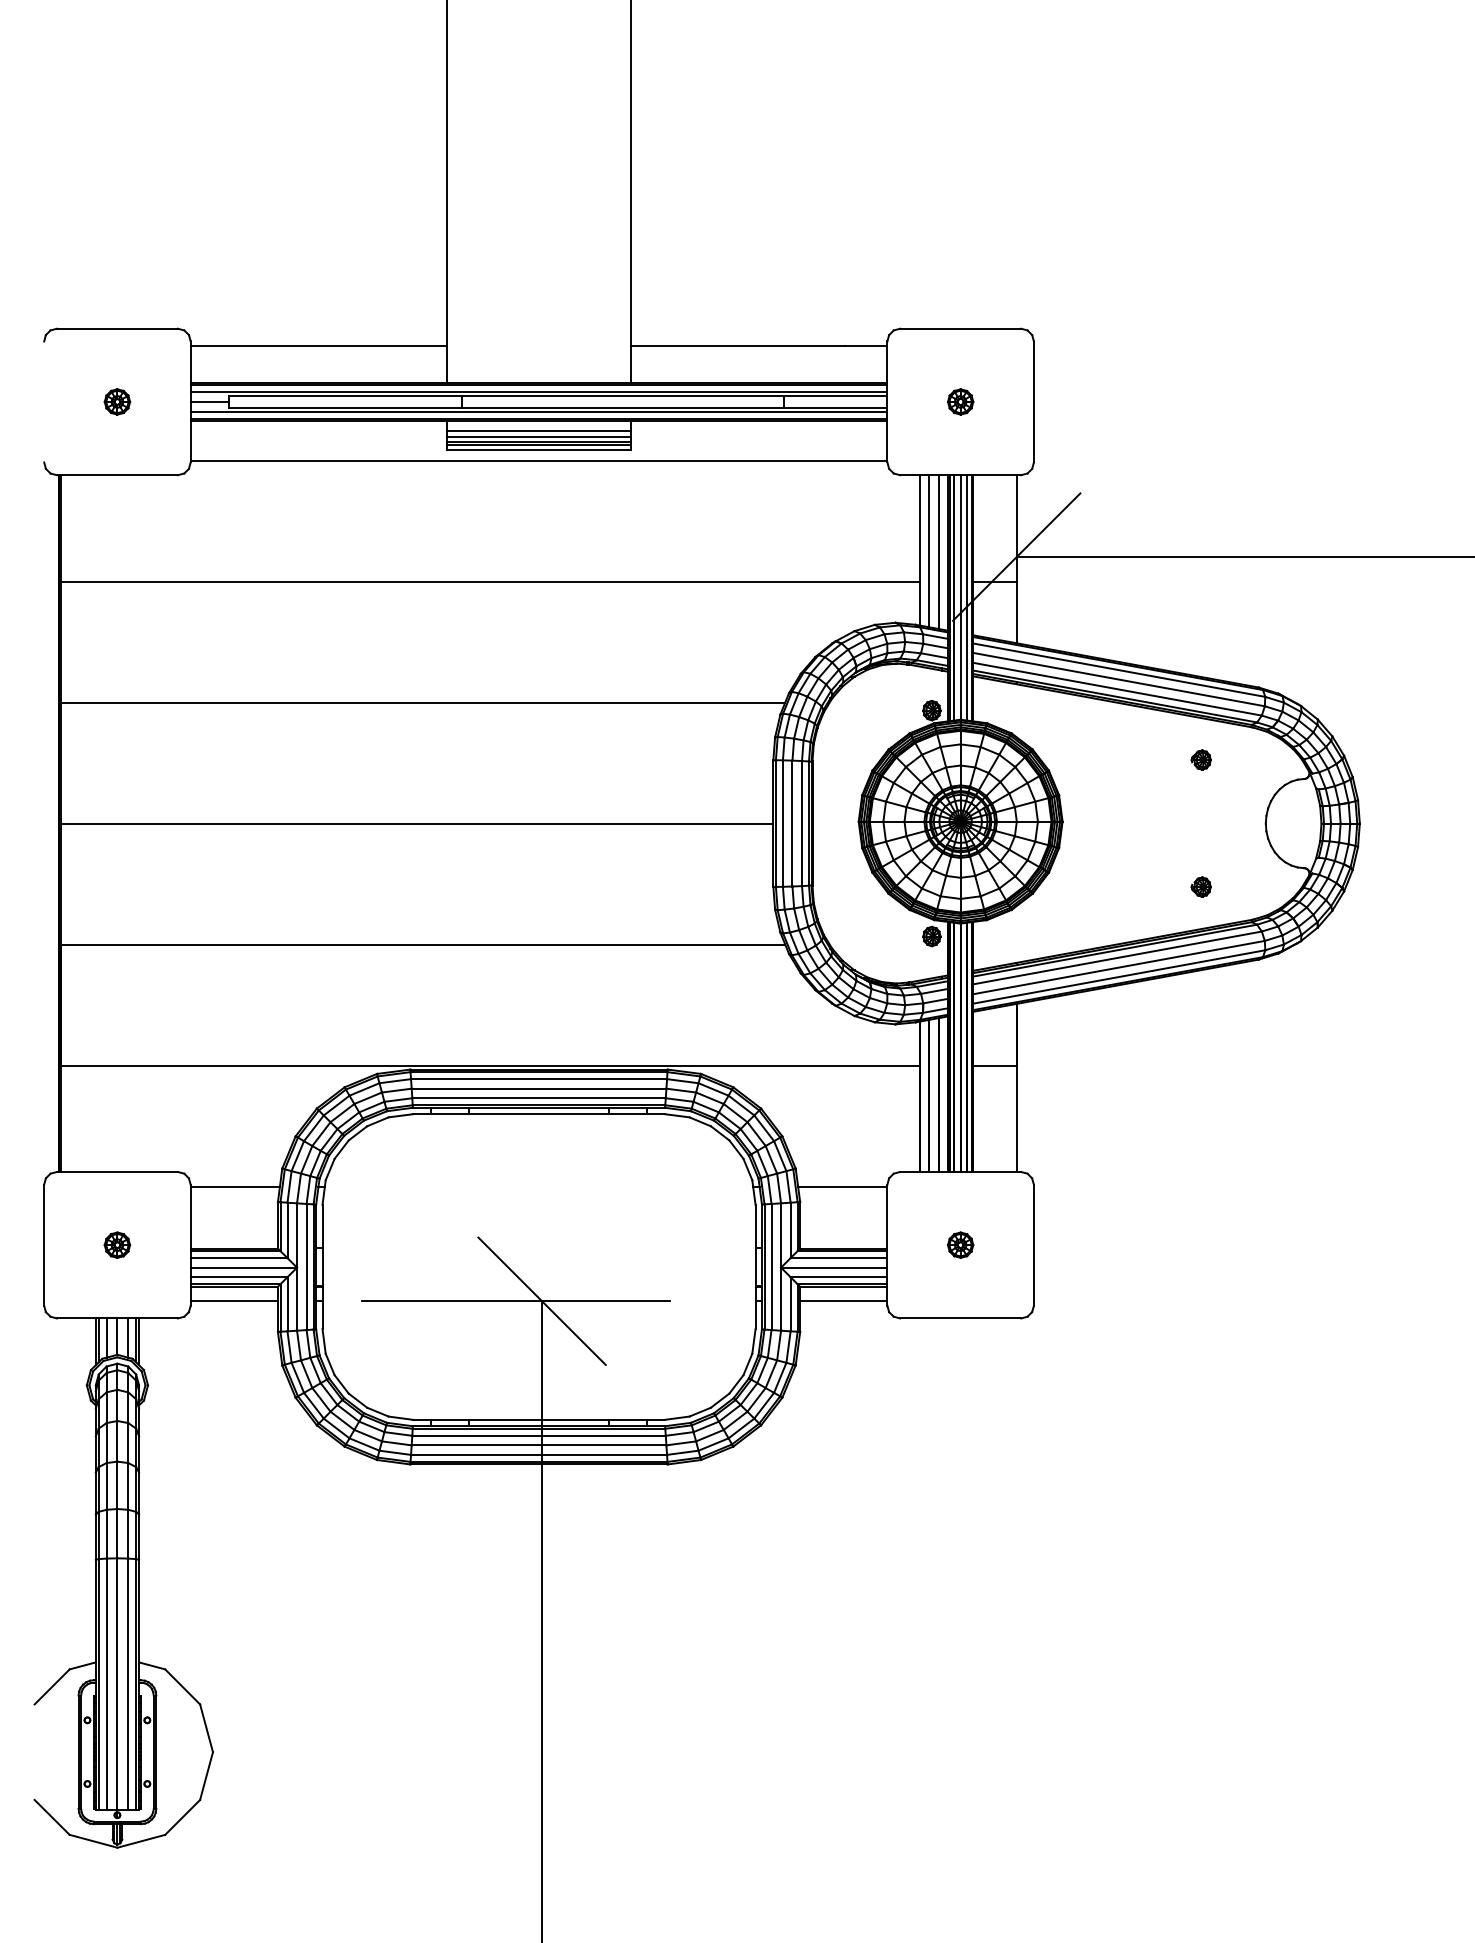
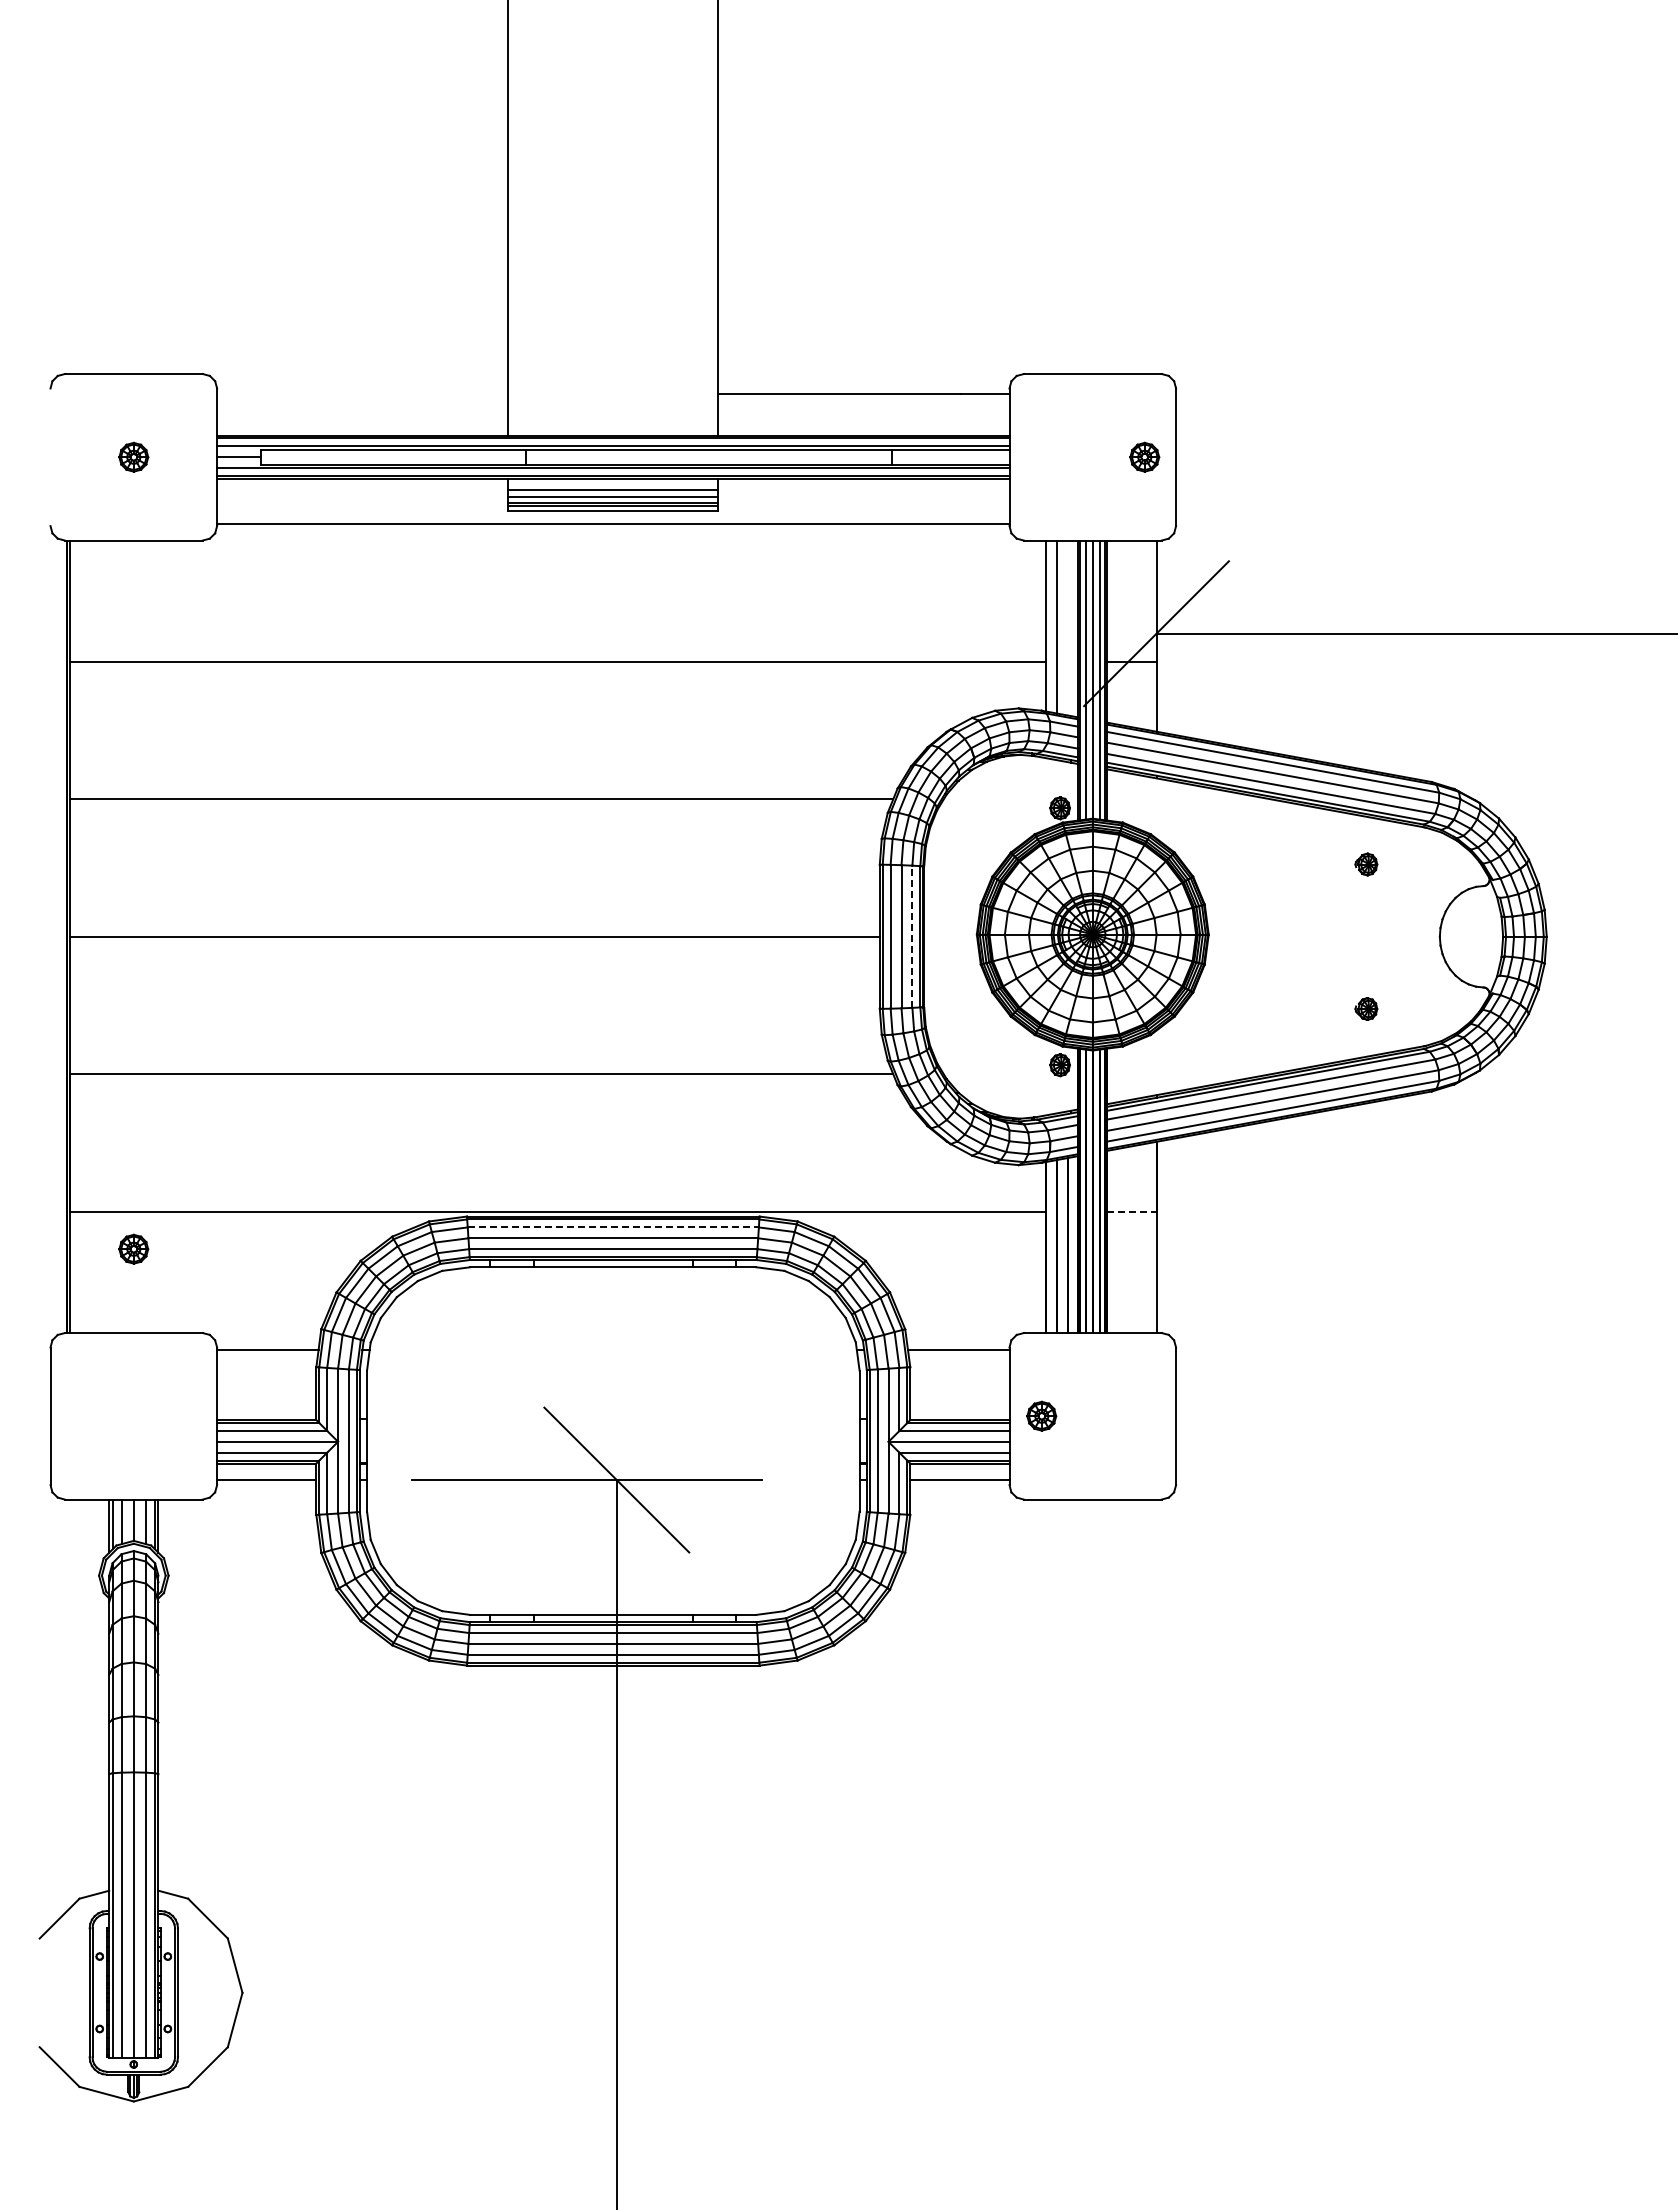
line: (318, 345) -> (362, 393), removed
part: (960, 401) -> (1144, 456), moved
line: (938, 551) -> (1067, 627), removed
line: (802, 823) -> (912, 936), solid -> dashed
line: (994, 1066) -> (1131, 1212), solid -> dashed
line: (539, 1079) -> (613, 1227), solid -> dashed
part: (117, 1244) -> (133, 1248), moved
part: (960, 1244) -> (1041, 1415), moved

